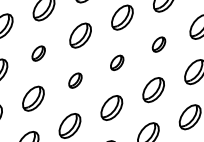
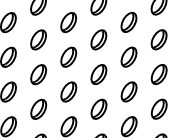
part: (158, 43) -> (128, 21), size x1.67
part: (38, 53) -> (38, 39), size x1.67
part: (116, 62) -> (98, 39), size x1.67
part: (75, 79) -> (68, 56), size x1.67

